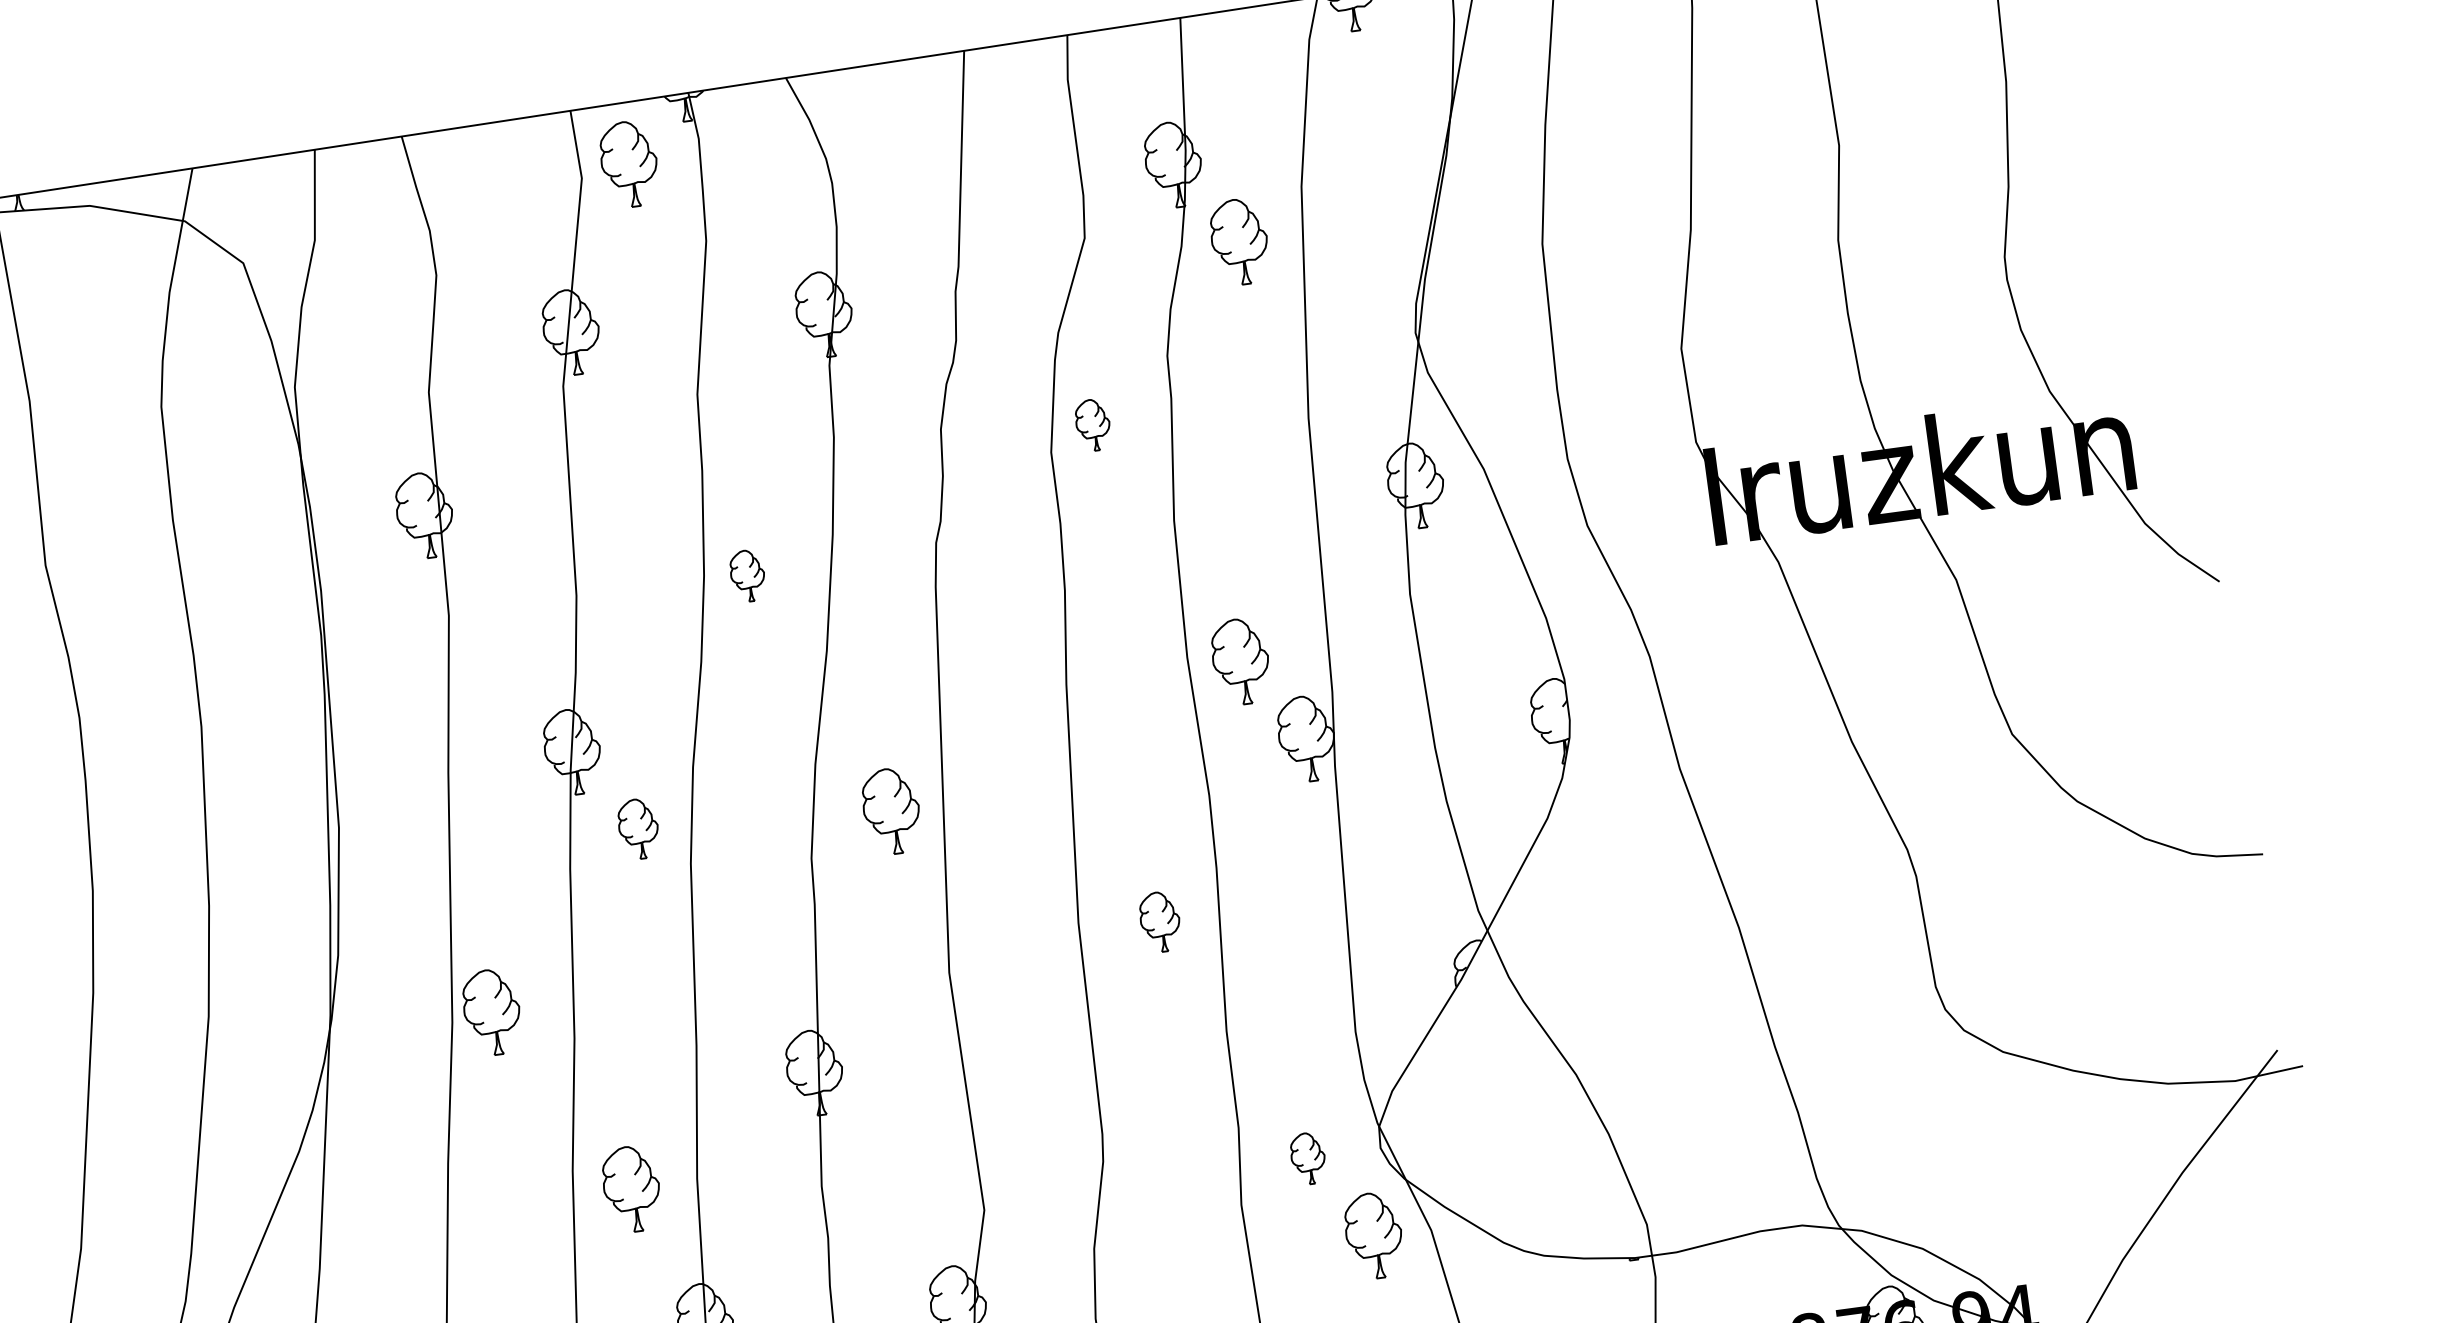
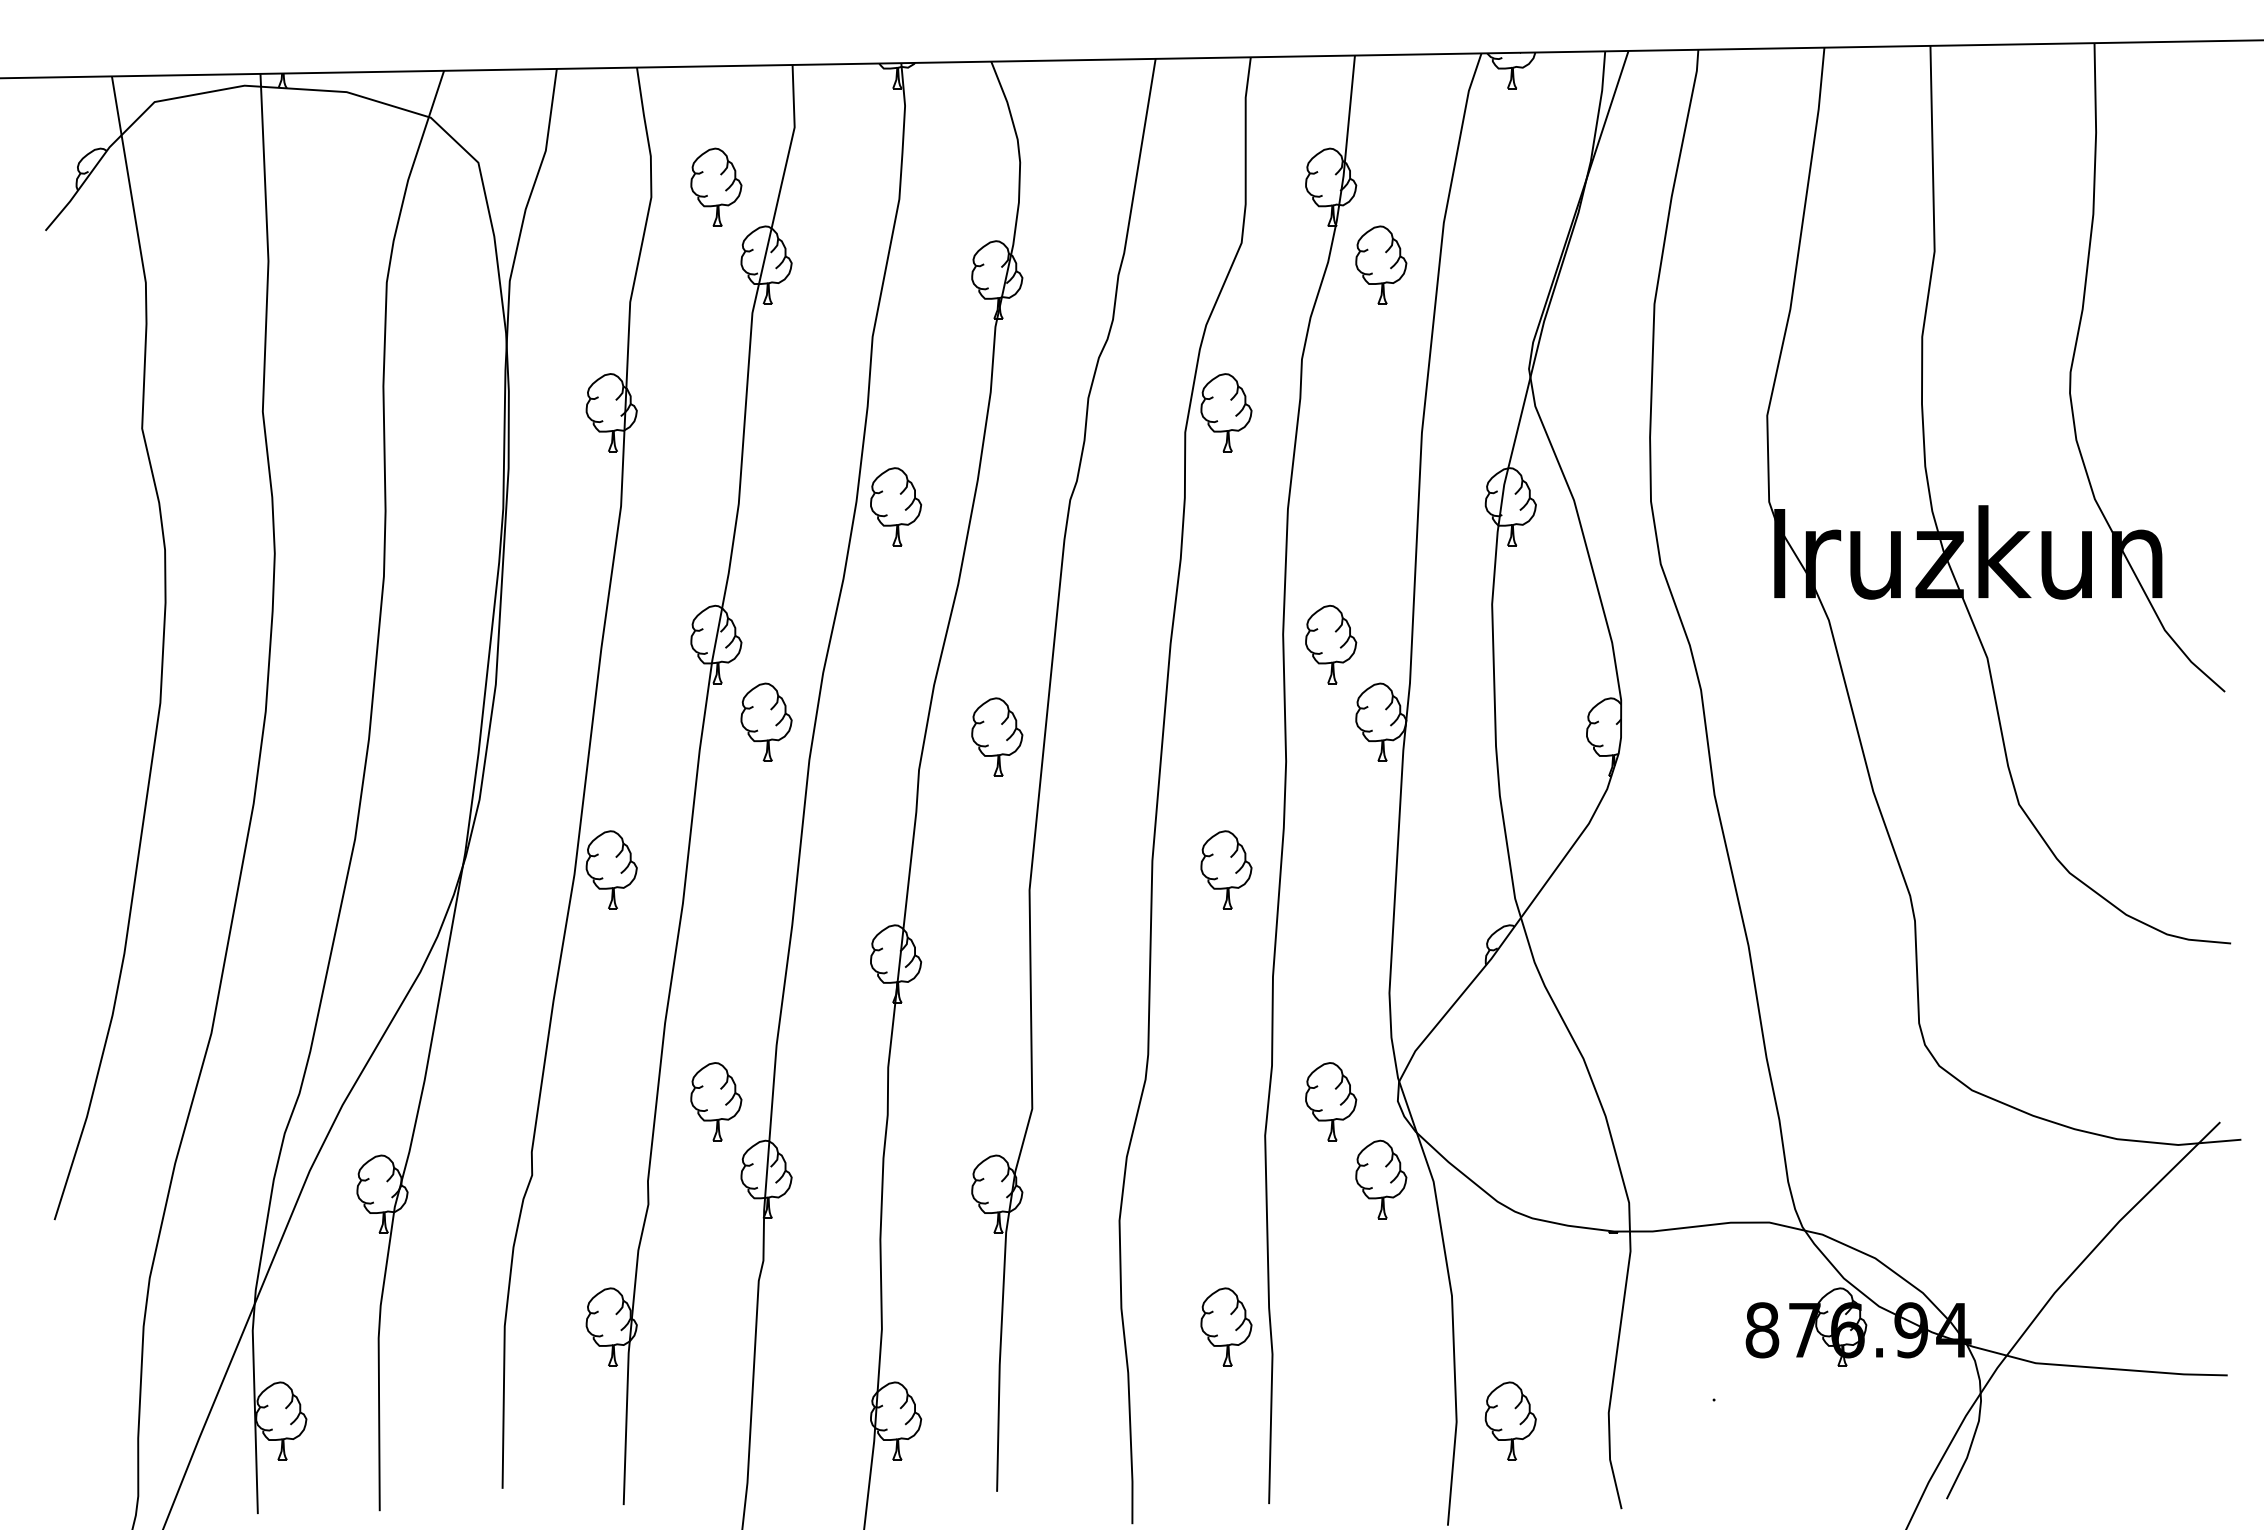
part: (629, 163) -> (716, 186), moved
part: (1093, 424) -> (1226, 412), size x1.67
part: (747, 575) -> (895, 506), size x1.67
part: (638, 828) -> (766, 721), size x1.43
part: (1160, 921) -> (1226, 869), size x1.43
part: (1308, 1158) -> (1331, 1101), size x1.67
part: (631, 1188) -> (716, 1101), moved

